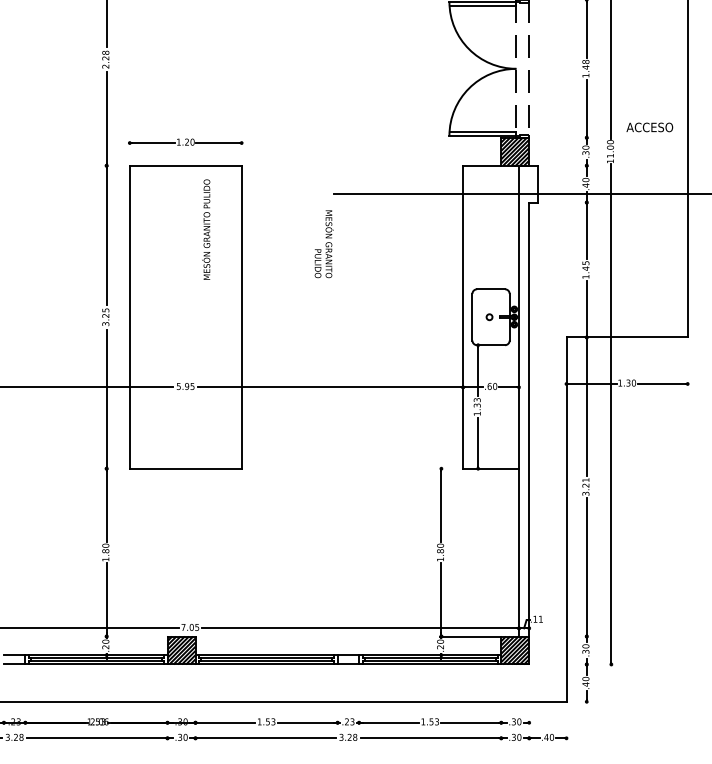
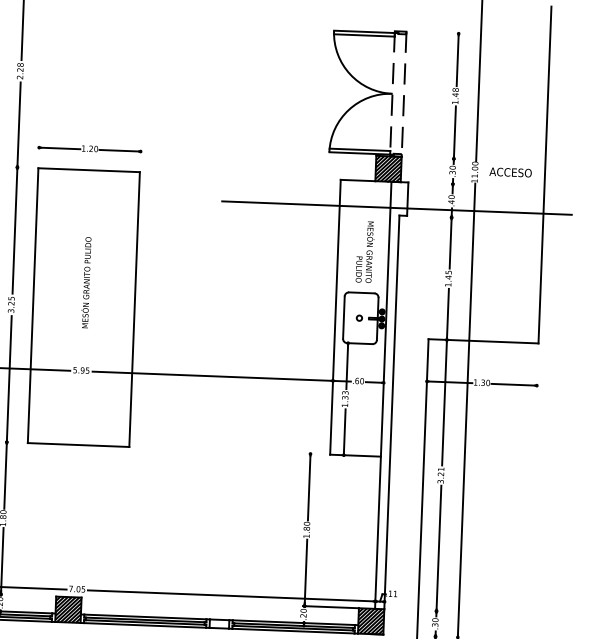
text: (649, 127) -> (510, 172), moved
text: (206, 229) -> (86, 282), moved
text: (323, 244) -> (364, 252), moved

